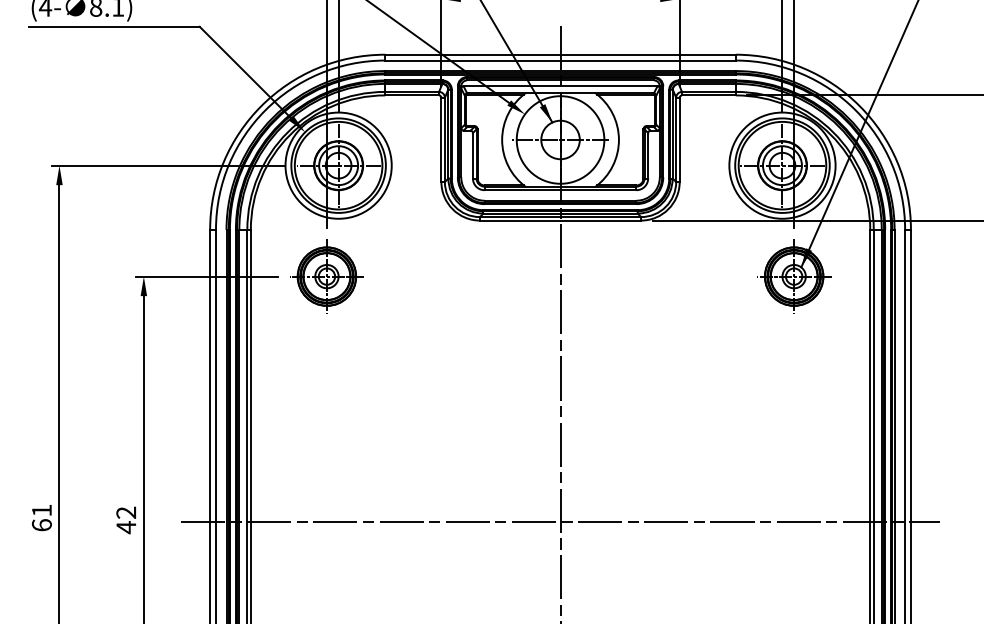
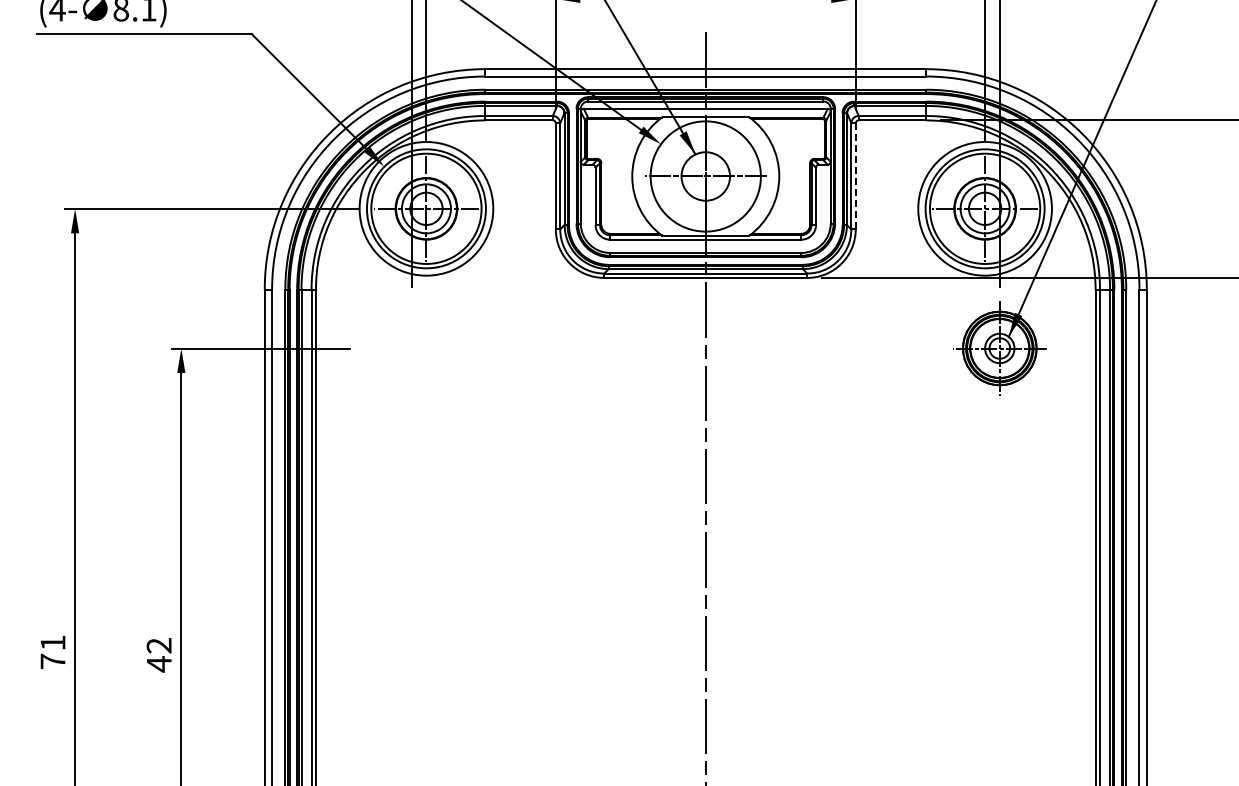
line: (679, 139) -> (855, 175), solid -> dashed
part: (326, 276) -> (411, 348), removed
line: (560, 522) -> (705, 657), removed
text: (41, 525) -> (52, 661), 61 -> 71

